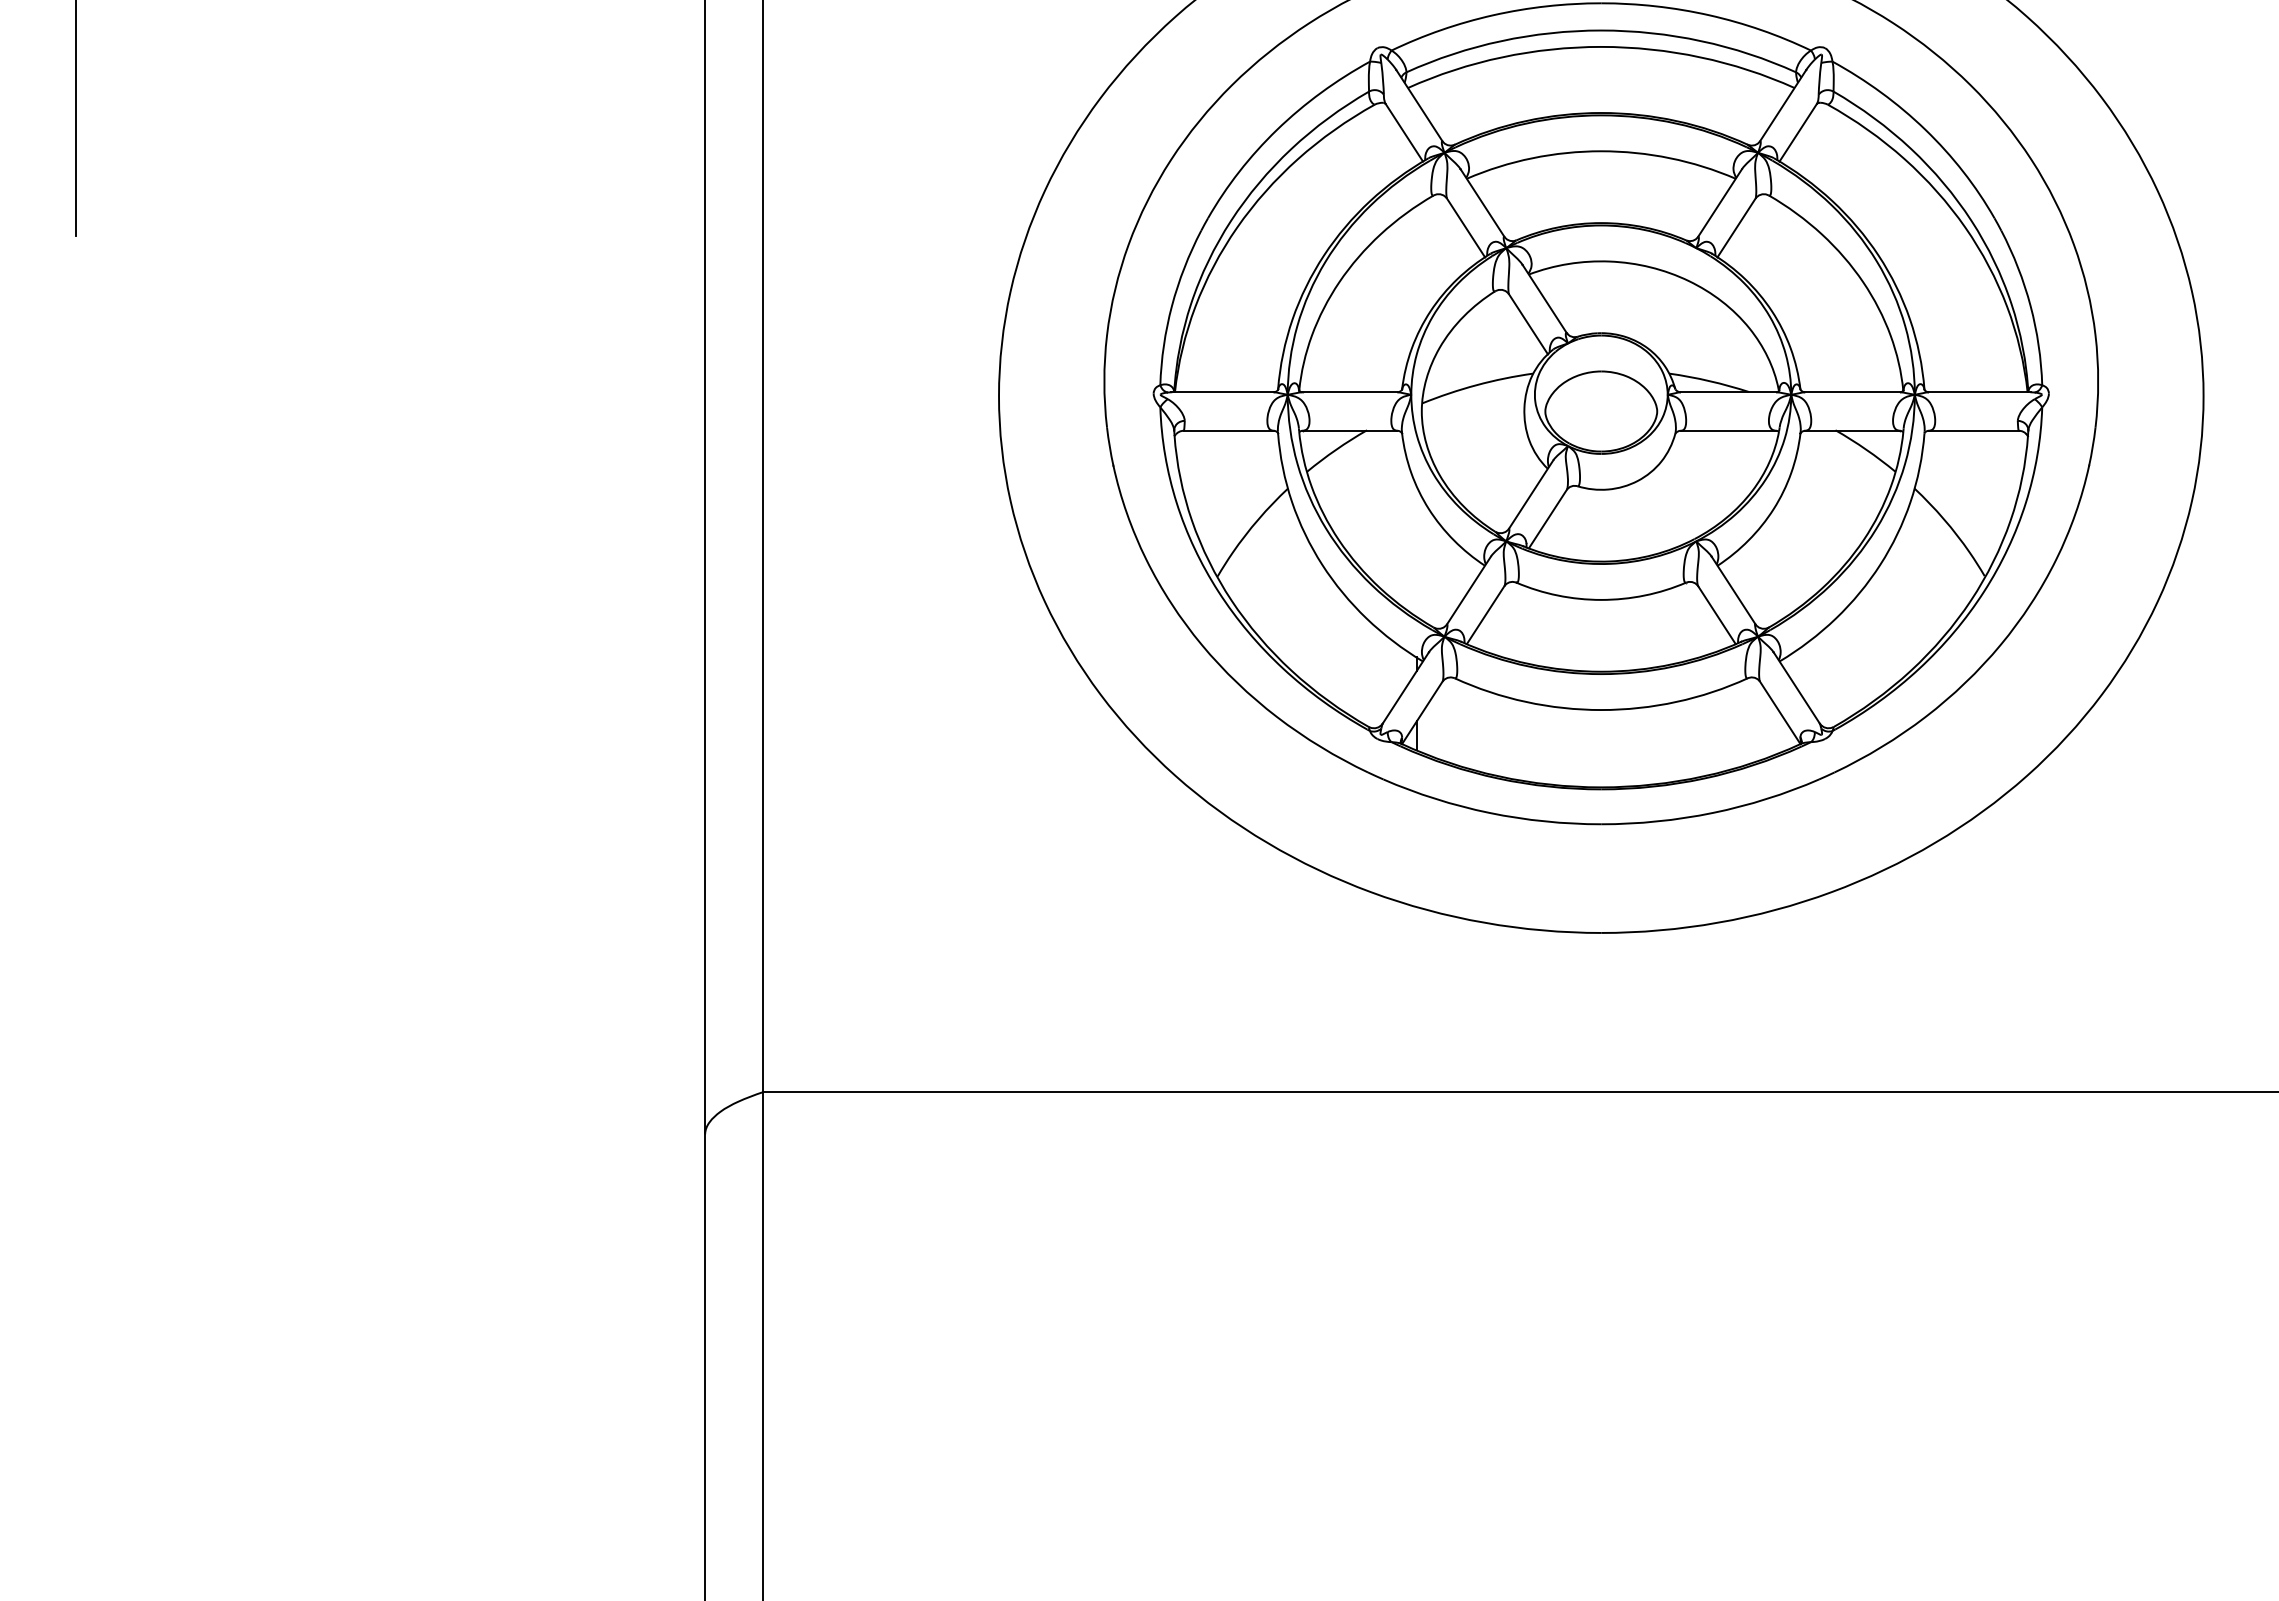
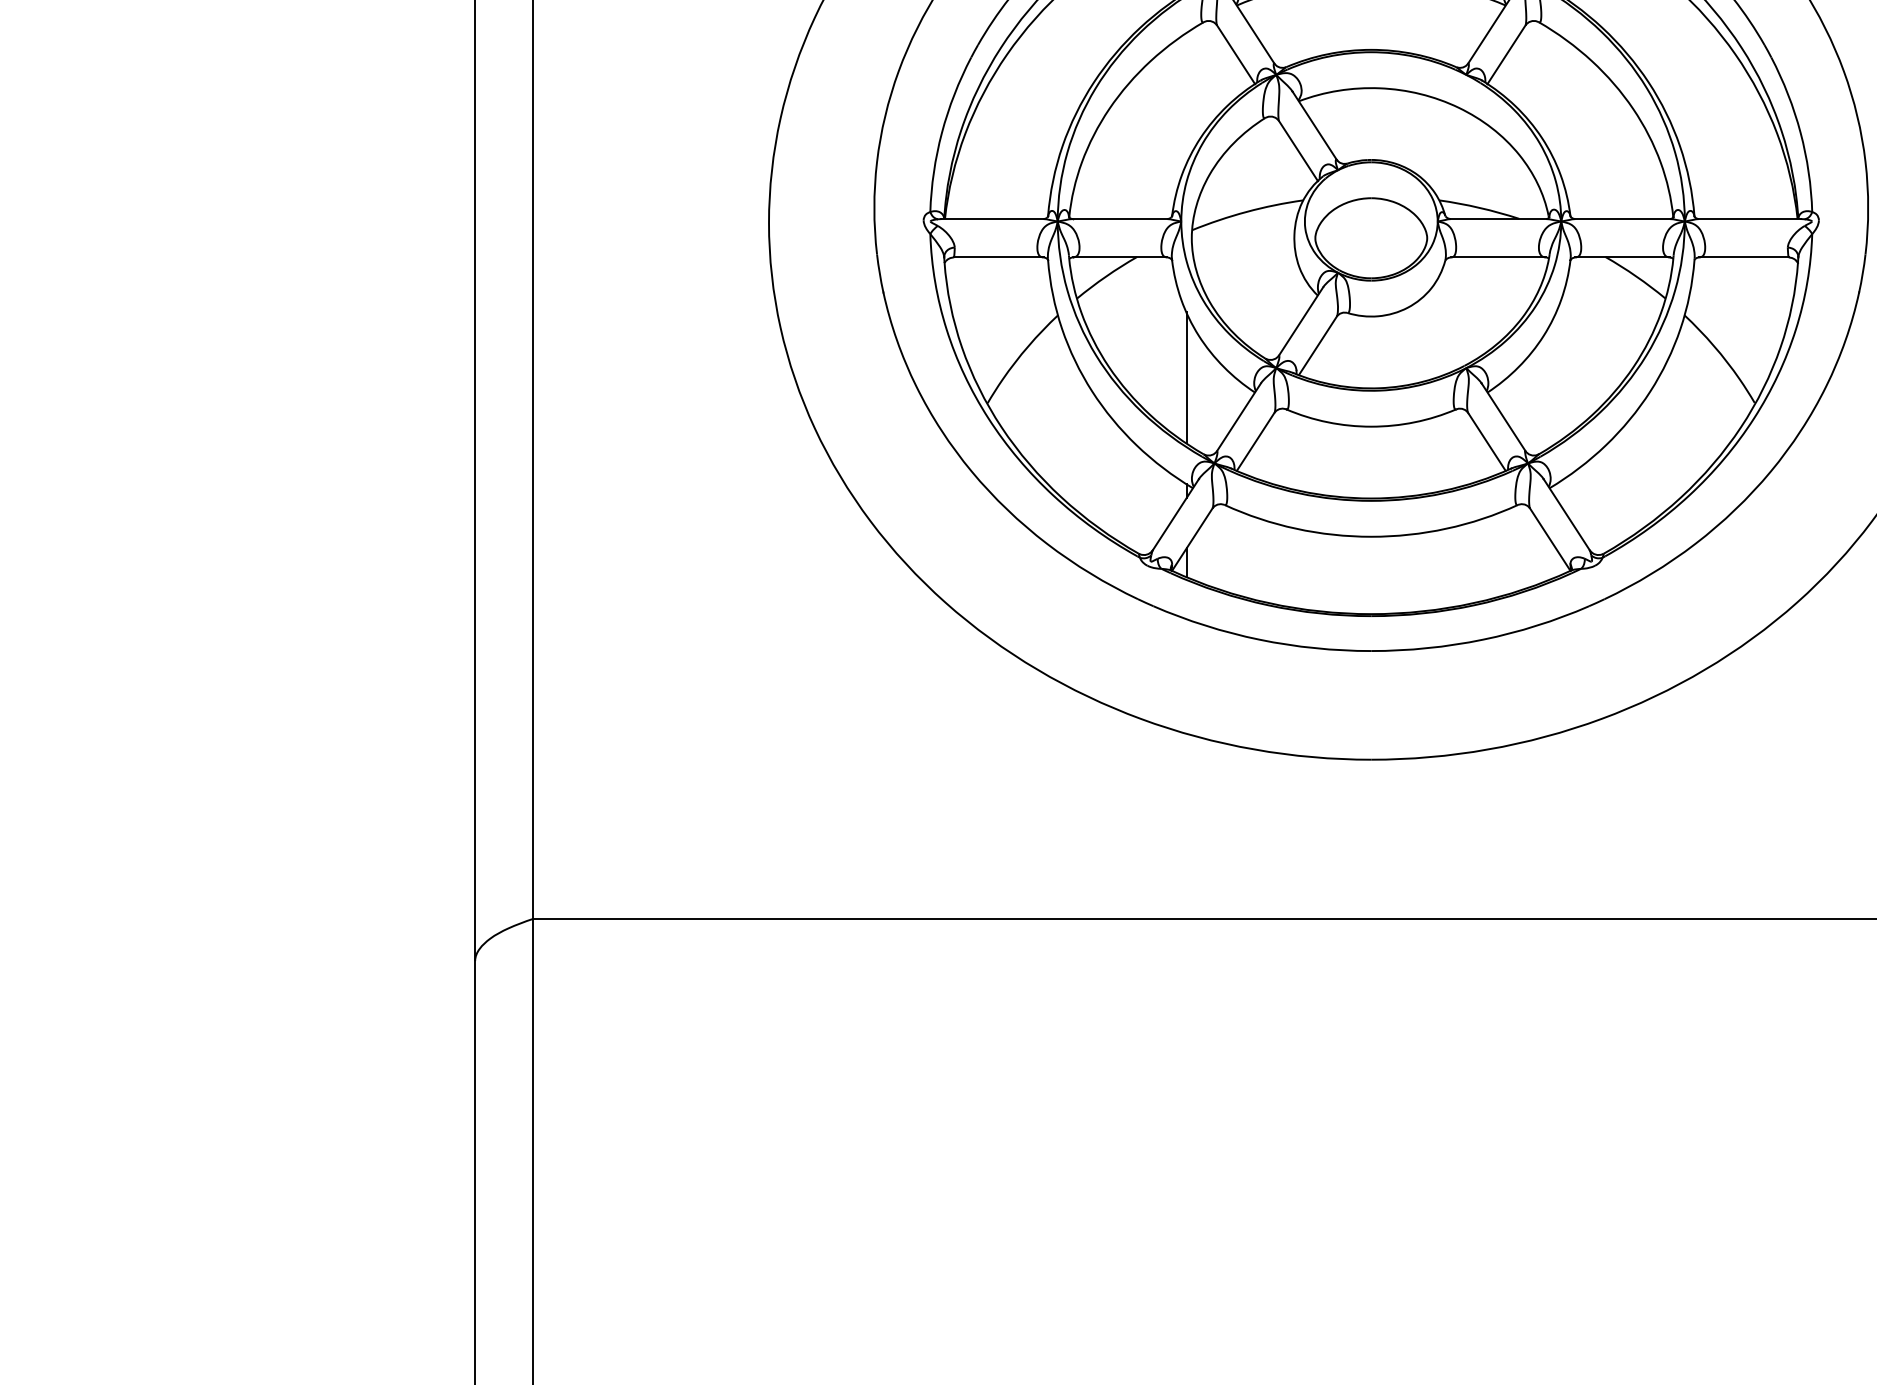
line: (1416, 550) -> (1186, 377), added

